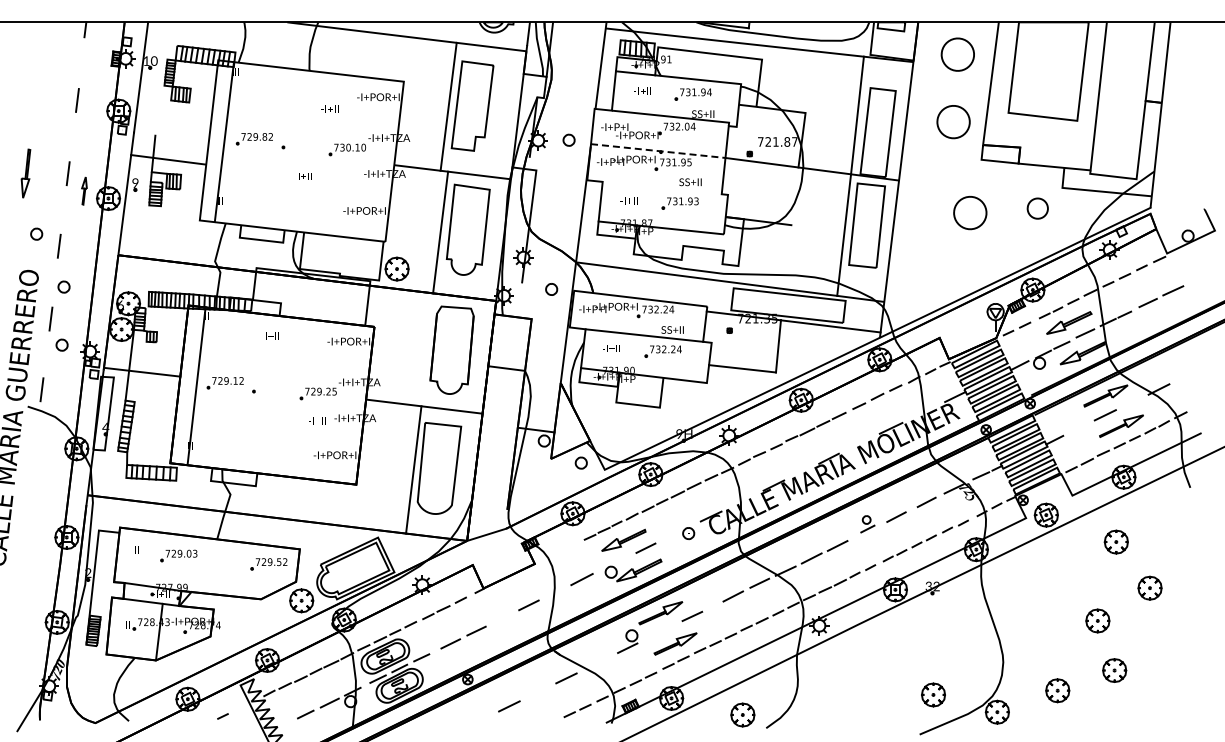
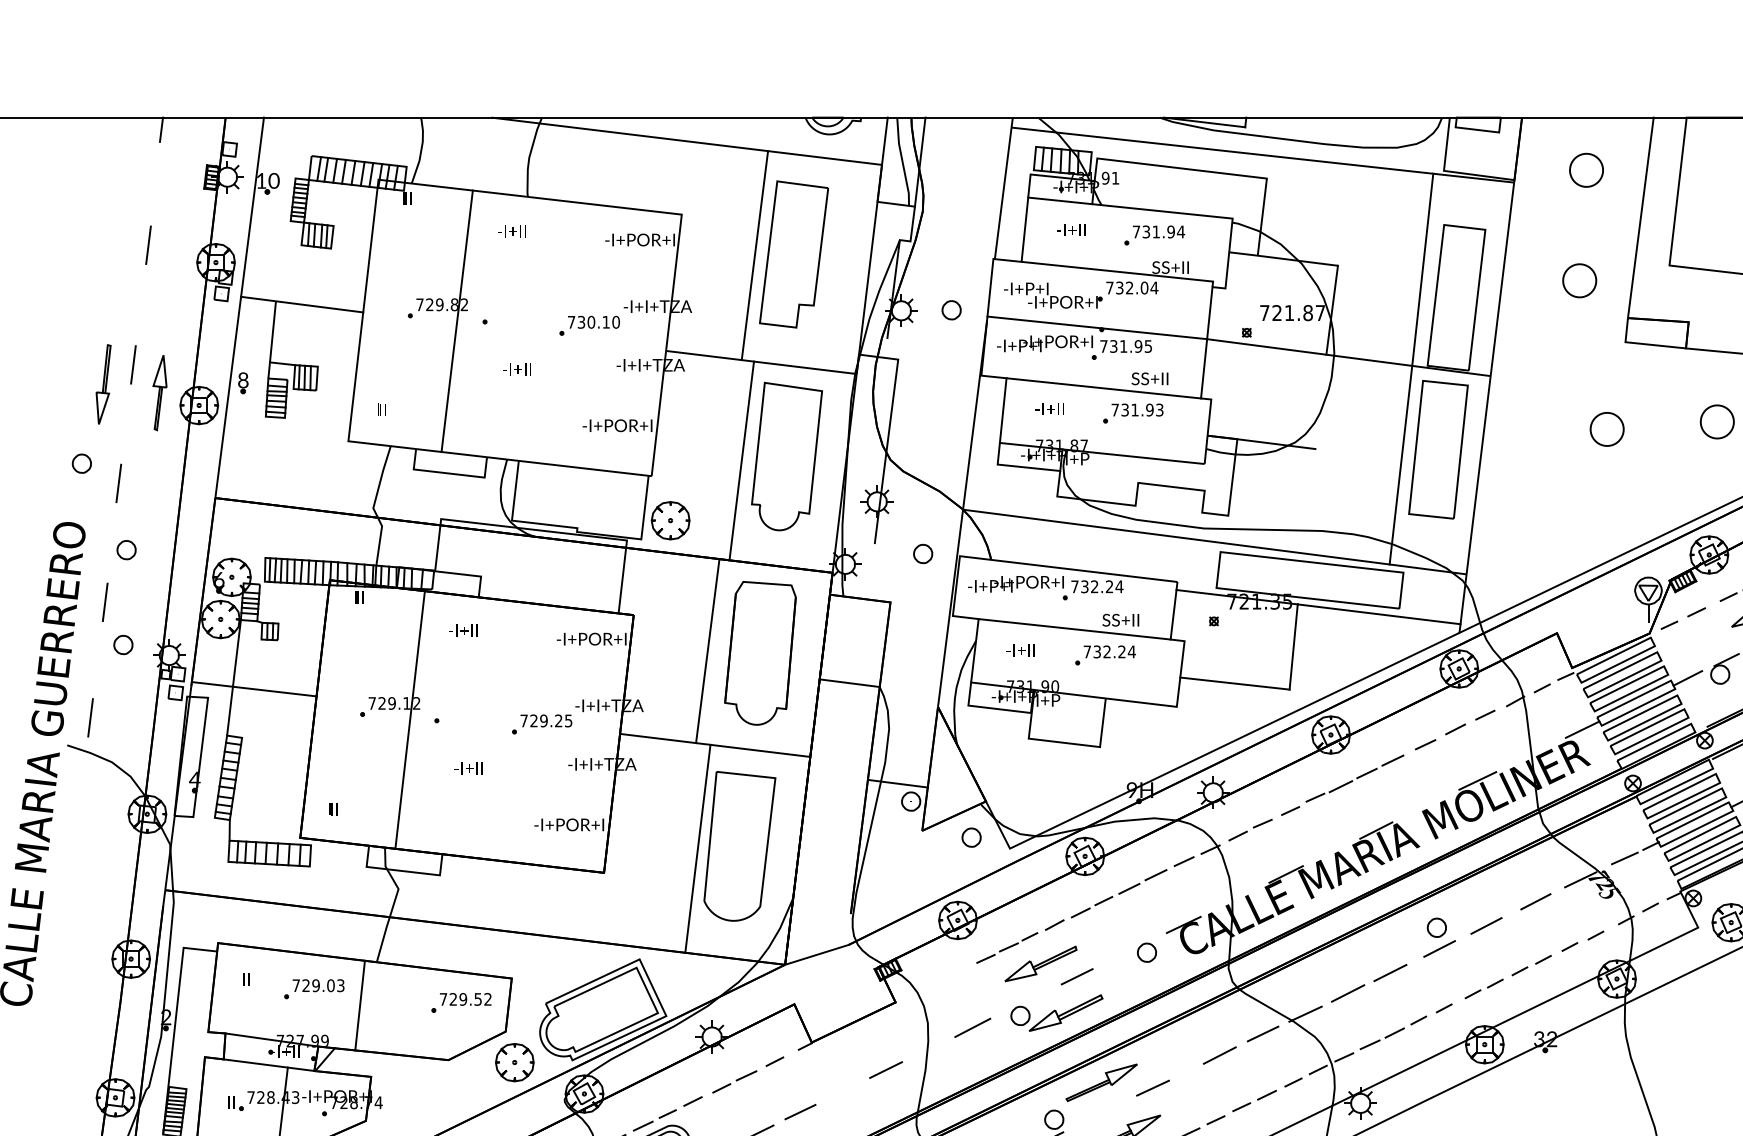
part: (957, 54) -> (1586, 170), size x0.62
text: (329, 108) -> (511, 230), moved
part: (953, 122) -> (1579, 281), size x0.62
line: (224, 142) -> (457, 322), moved
line: (658, 151) -> (1097, 328), dashed -> solid
line: (168, 159) -> (302, 304), moved
part: (25, 173) -> (102, 384), moved
text: (135, 183) -> (243, 380), 9 -> 8
line: (661, 187) -> (1102, 387), added
part: (84, 190) -> (160, 392), size x1.67
part: (970, 213) -> (1607, 429), size x0.62
line: (419, 348) -> (707, 650), added
line: (196, 385) -> (409, 719), moved
text: (317, 420) -> (468, 768), moved
part: (867, 523) -> (1439, 936), size x1.43
line: (206, 565) -> (359, 1004), added

